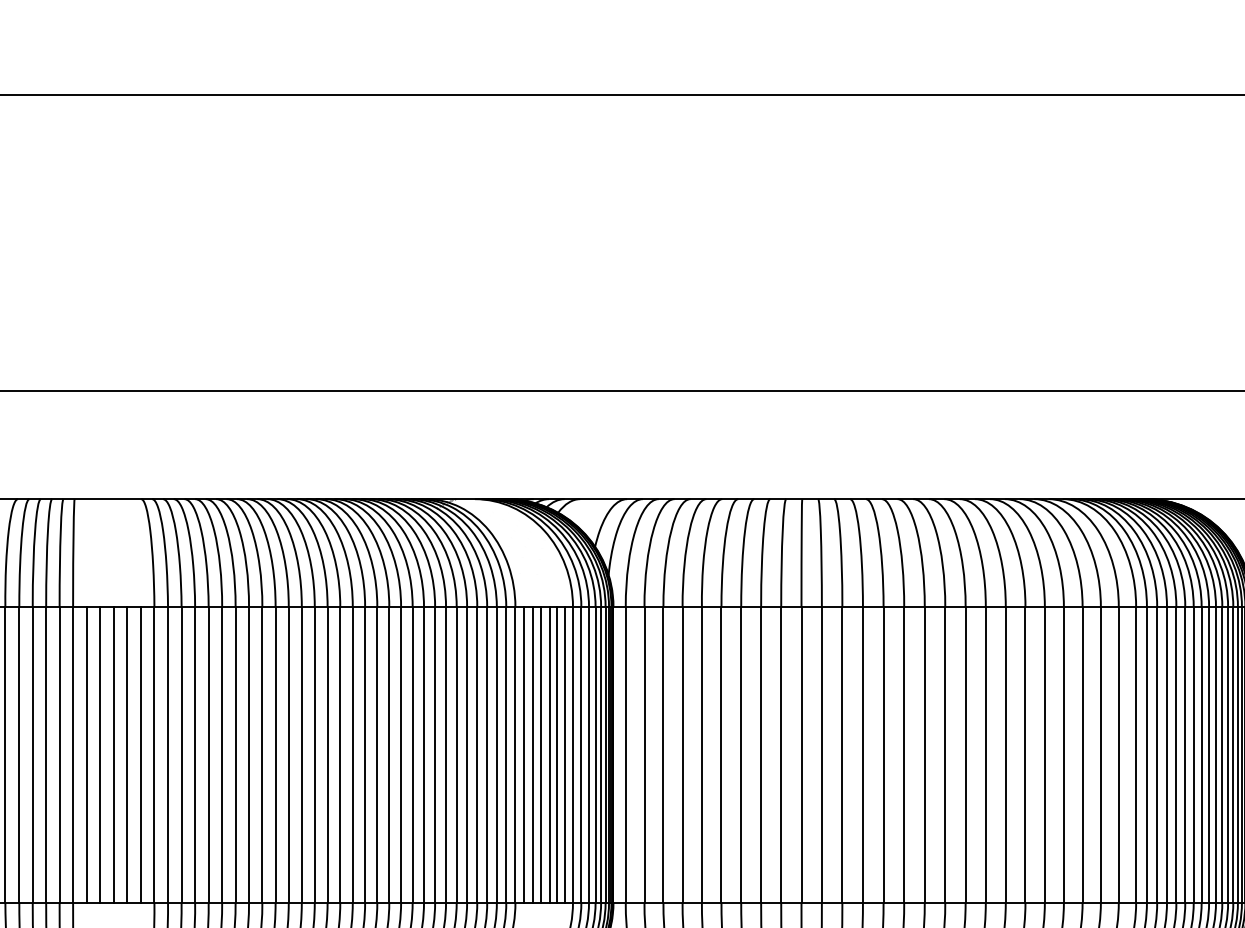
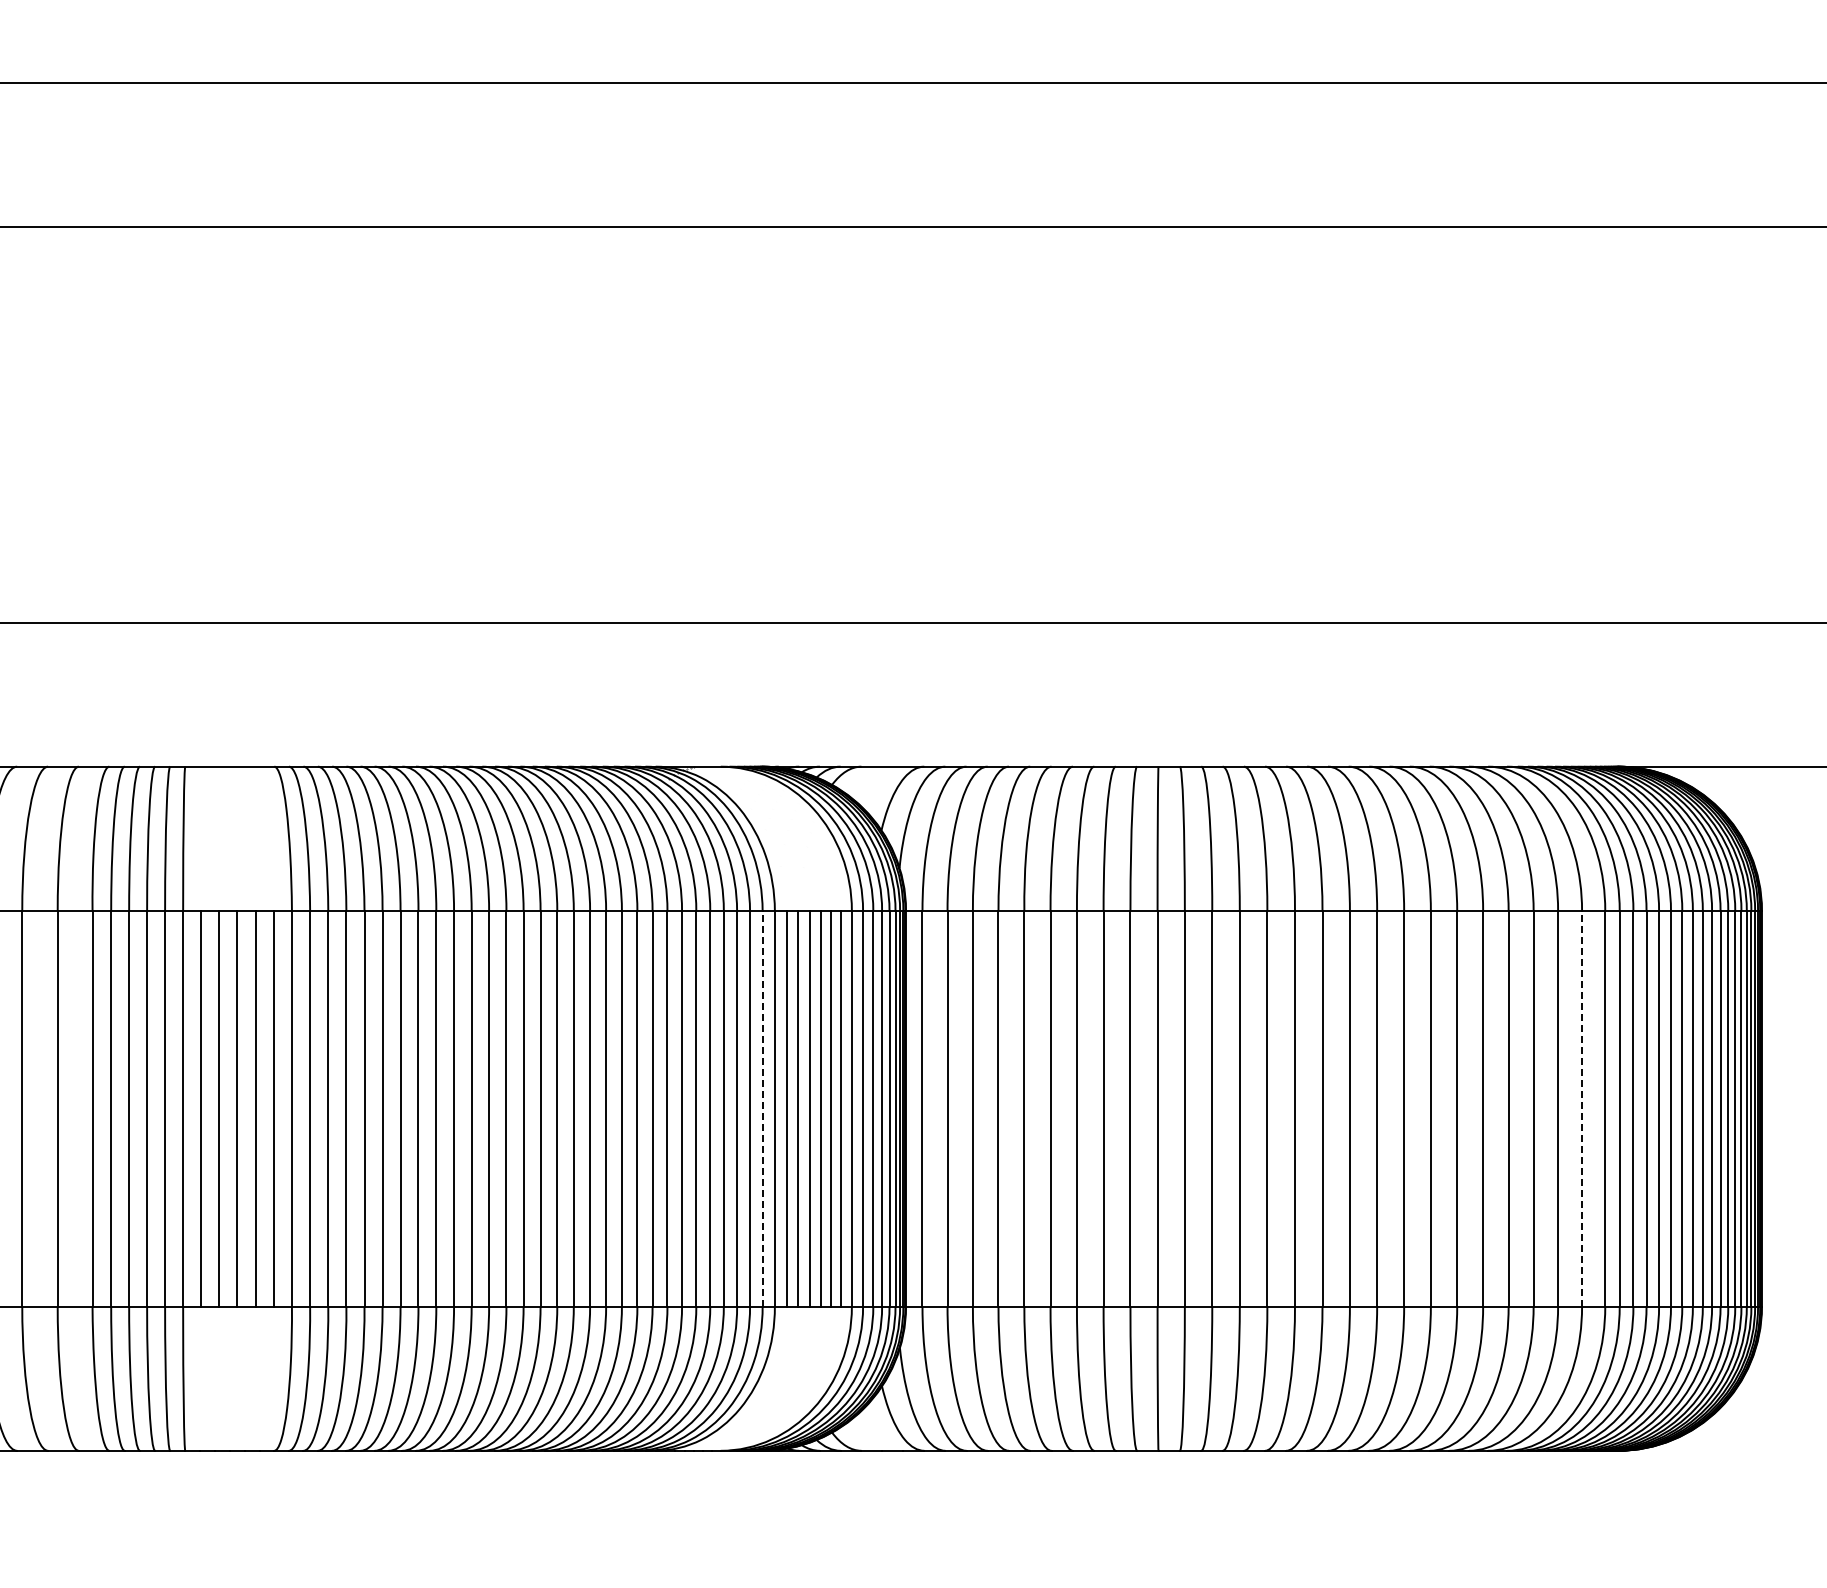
line: (506, 754) -> (762, 1108), solid -> dashed
line: (1119, 754) -> (1582, 1108), solid -> dashed

